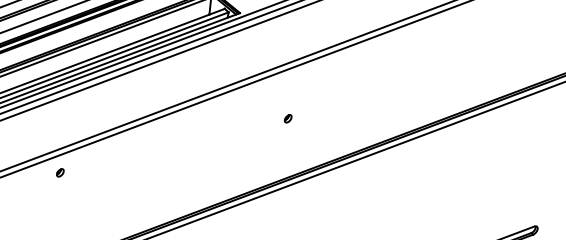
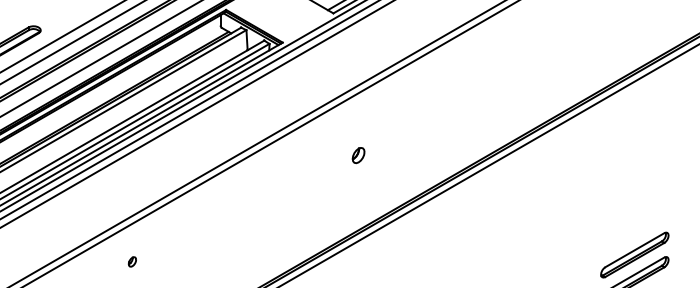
part: (288, 118) -> (358, 155), size x1.6
part: (59, 172) -> (131, 261), moved

